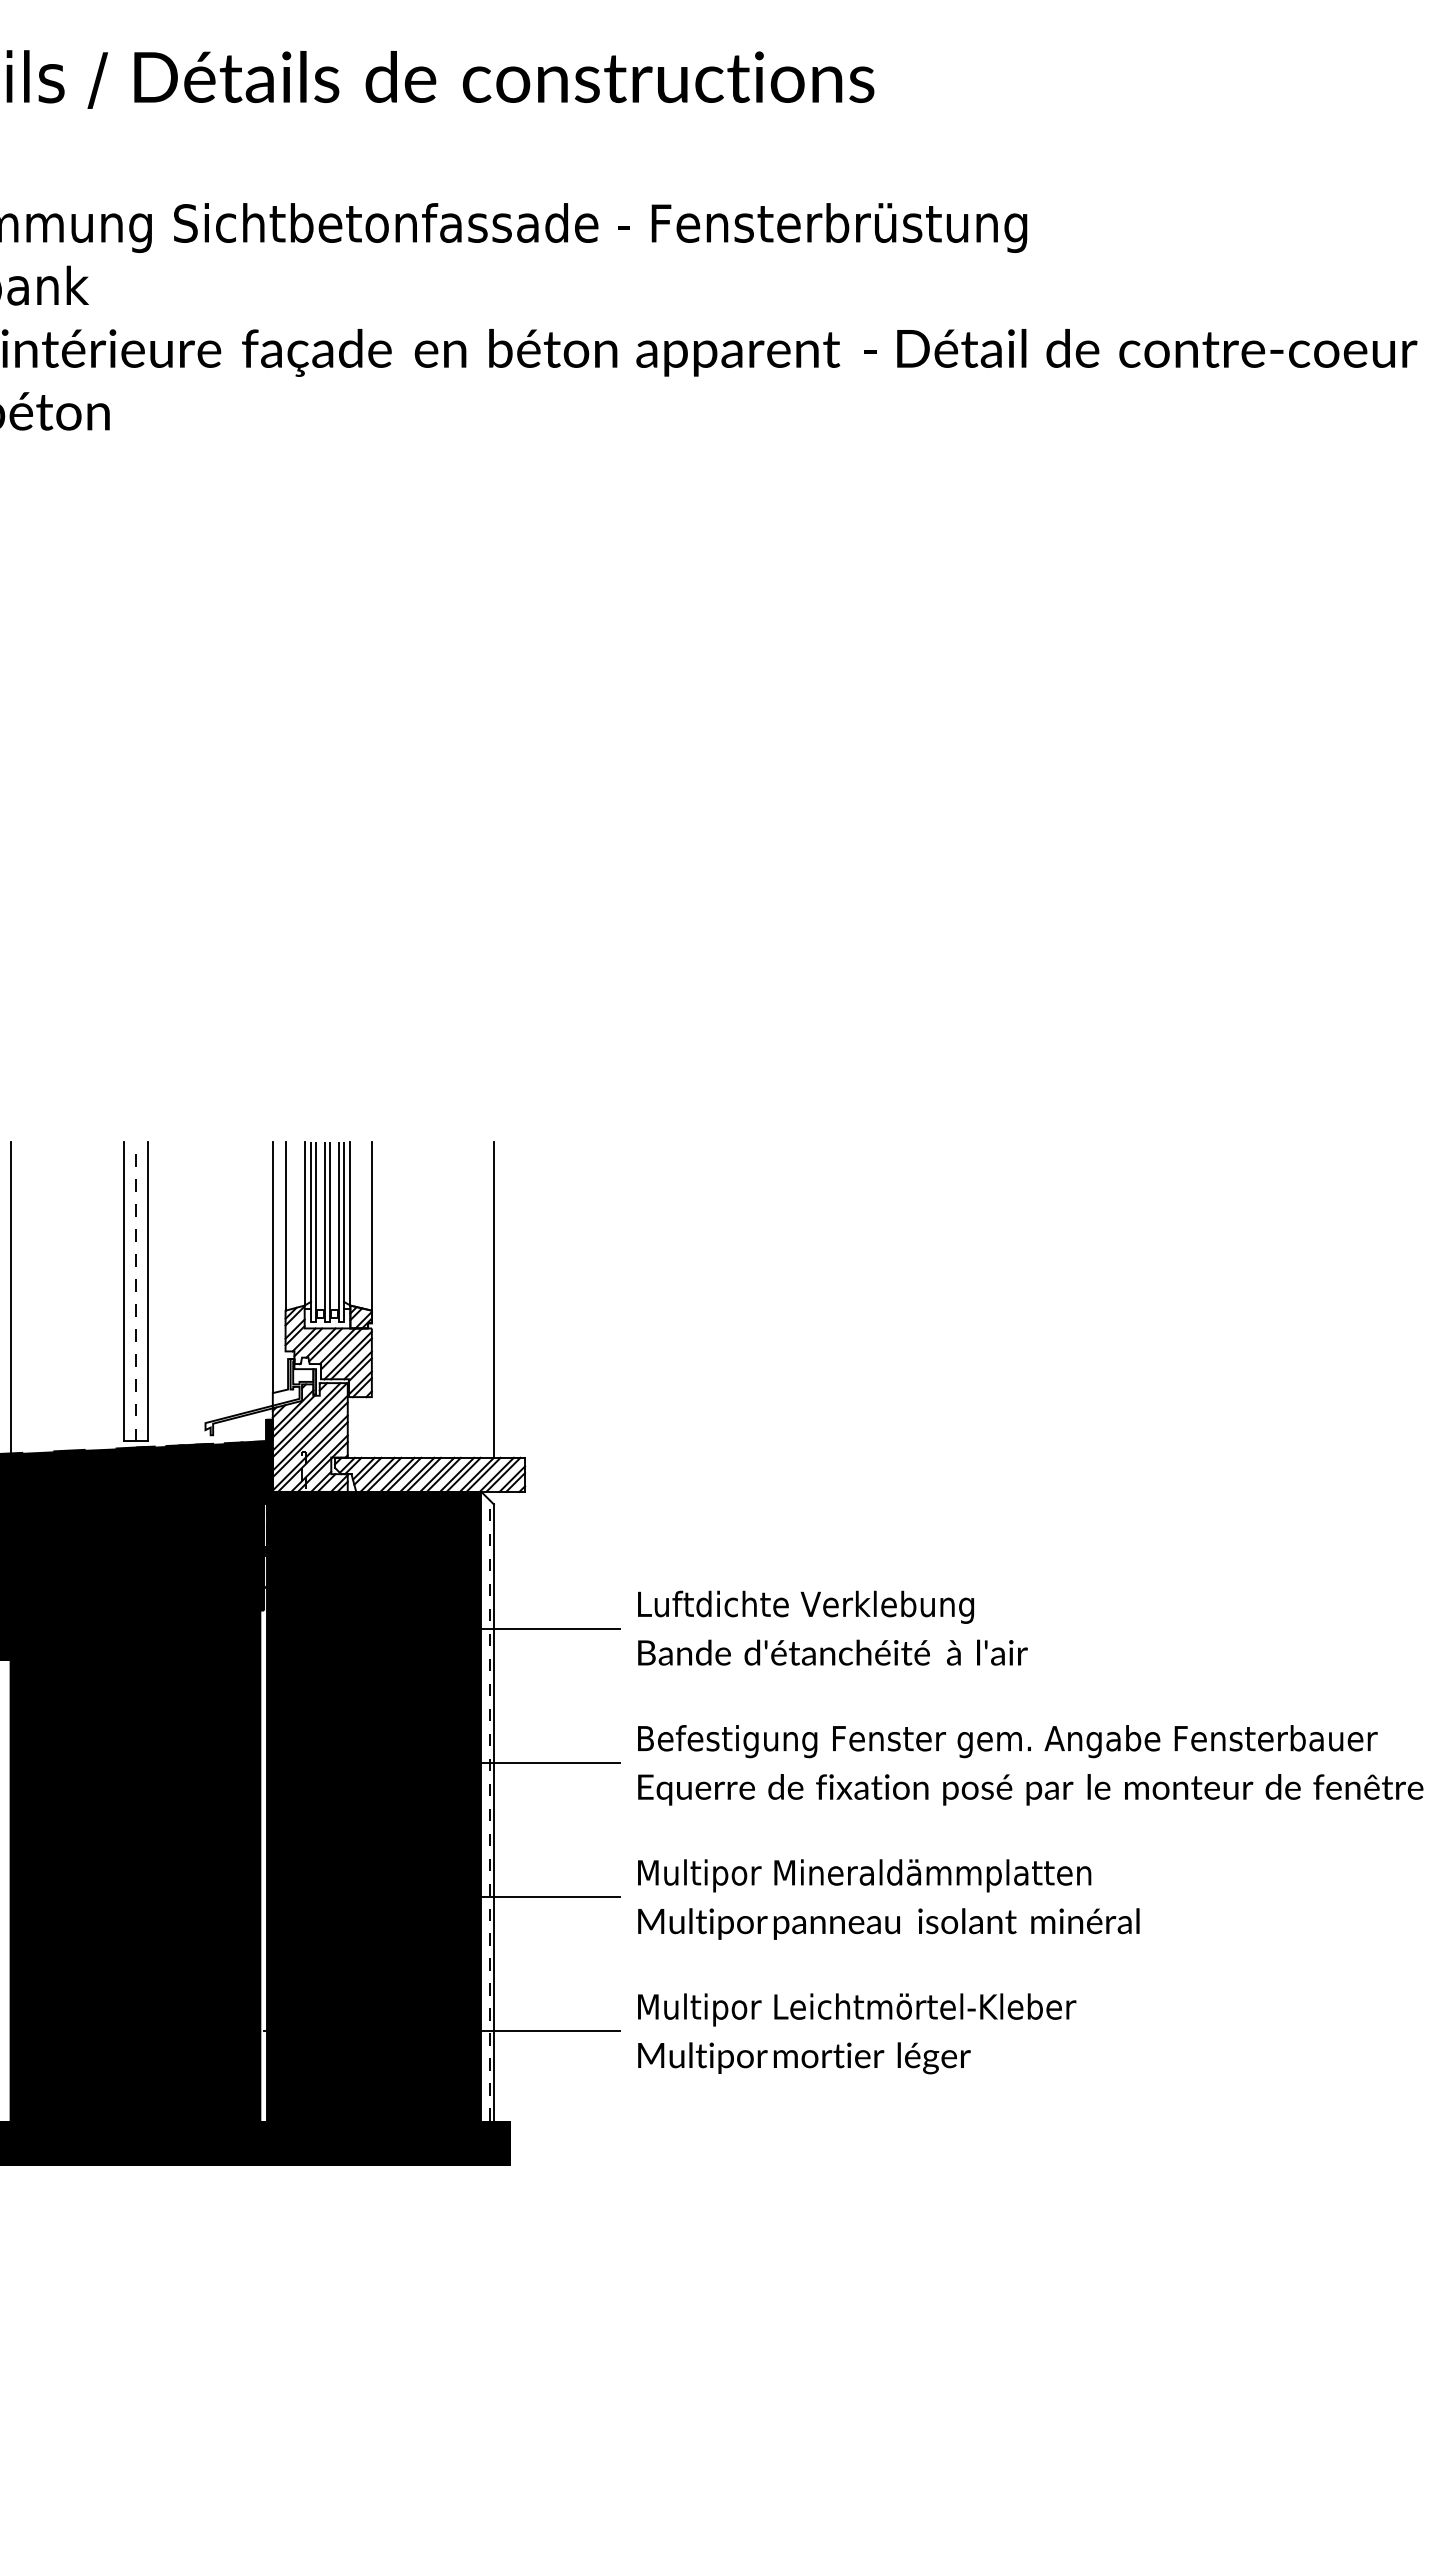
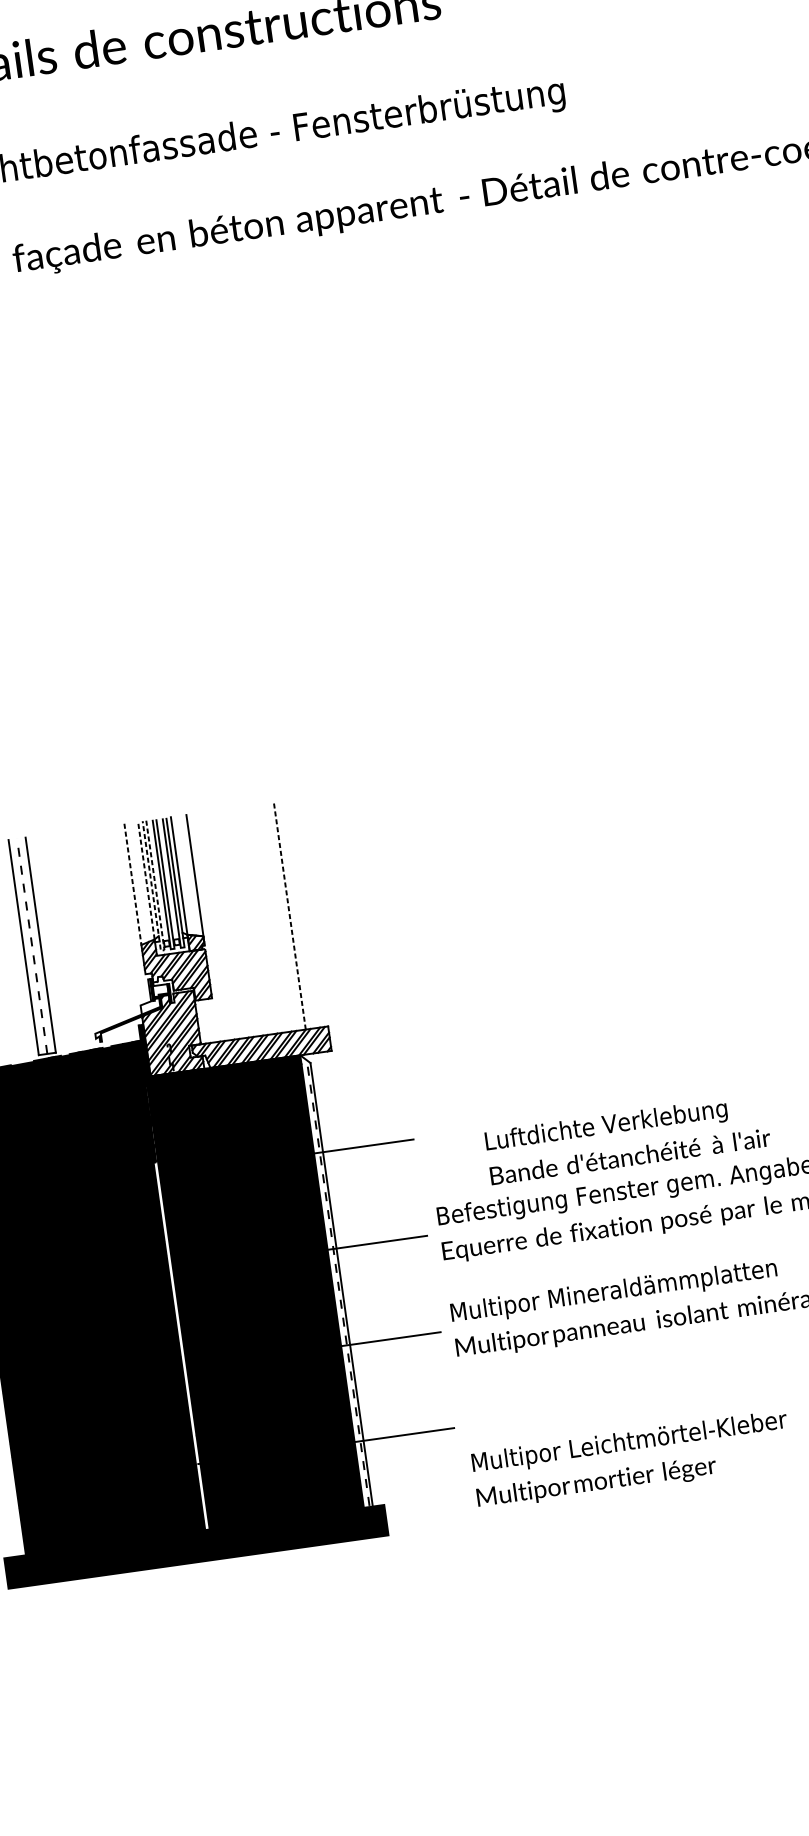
line: (304, 1223) -> (146, 880), solid -> dashed
line: (285, 1225) -> (132, 883), solid -> dashed
line: (272, 1267) -> (127, 915), removed
line: (493, 1299) -> (289, 916), solid -> dashed
line: (313, 1322) -> (162, 950), solid -> dashed
text: (832, 1627) -> (627, 1138), moved
text: (857, 2033) -> (632, 1459), moved

